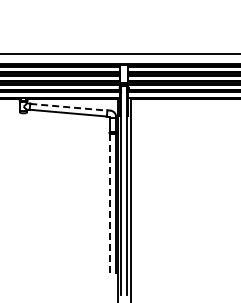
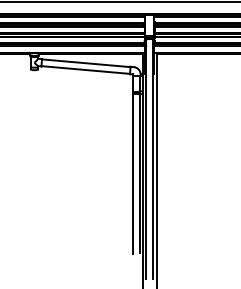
line: (68, 107) -> (85, 63), dashed -> solid
line: (109, 203) -> (132, 173), dashed -> solid

